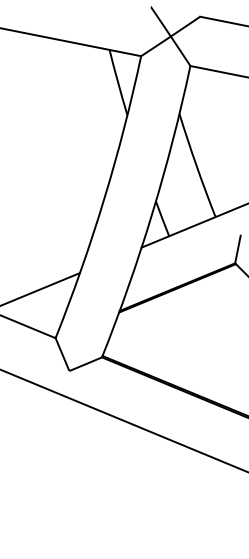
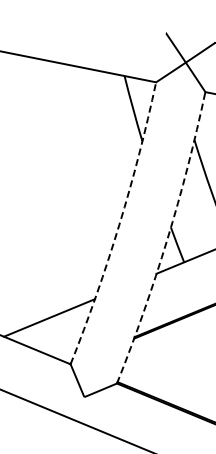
arc: (104, 199) -> (119, 225), solid -> dashed
arc: (152, 213) -> (167, 239), solid -> dashed

